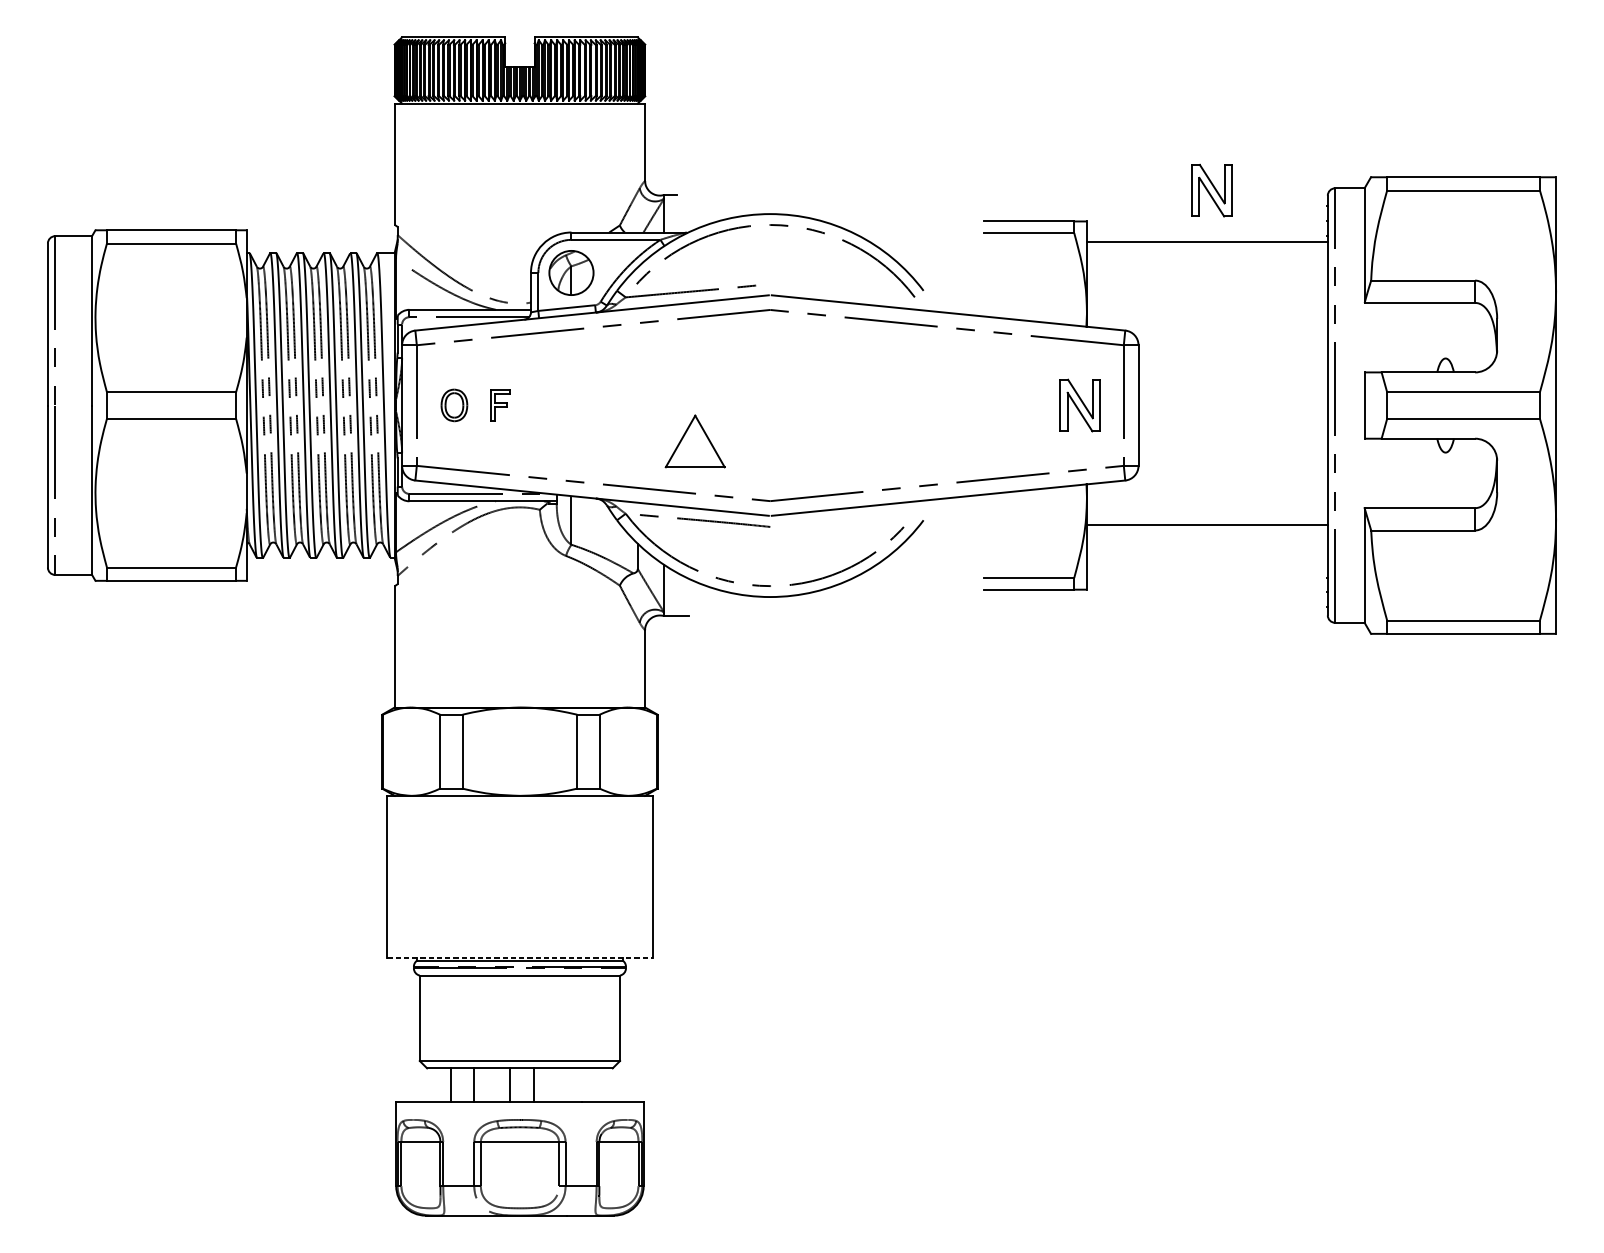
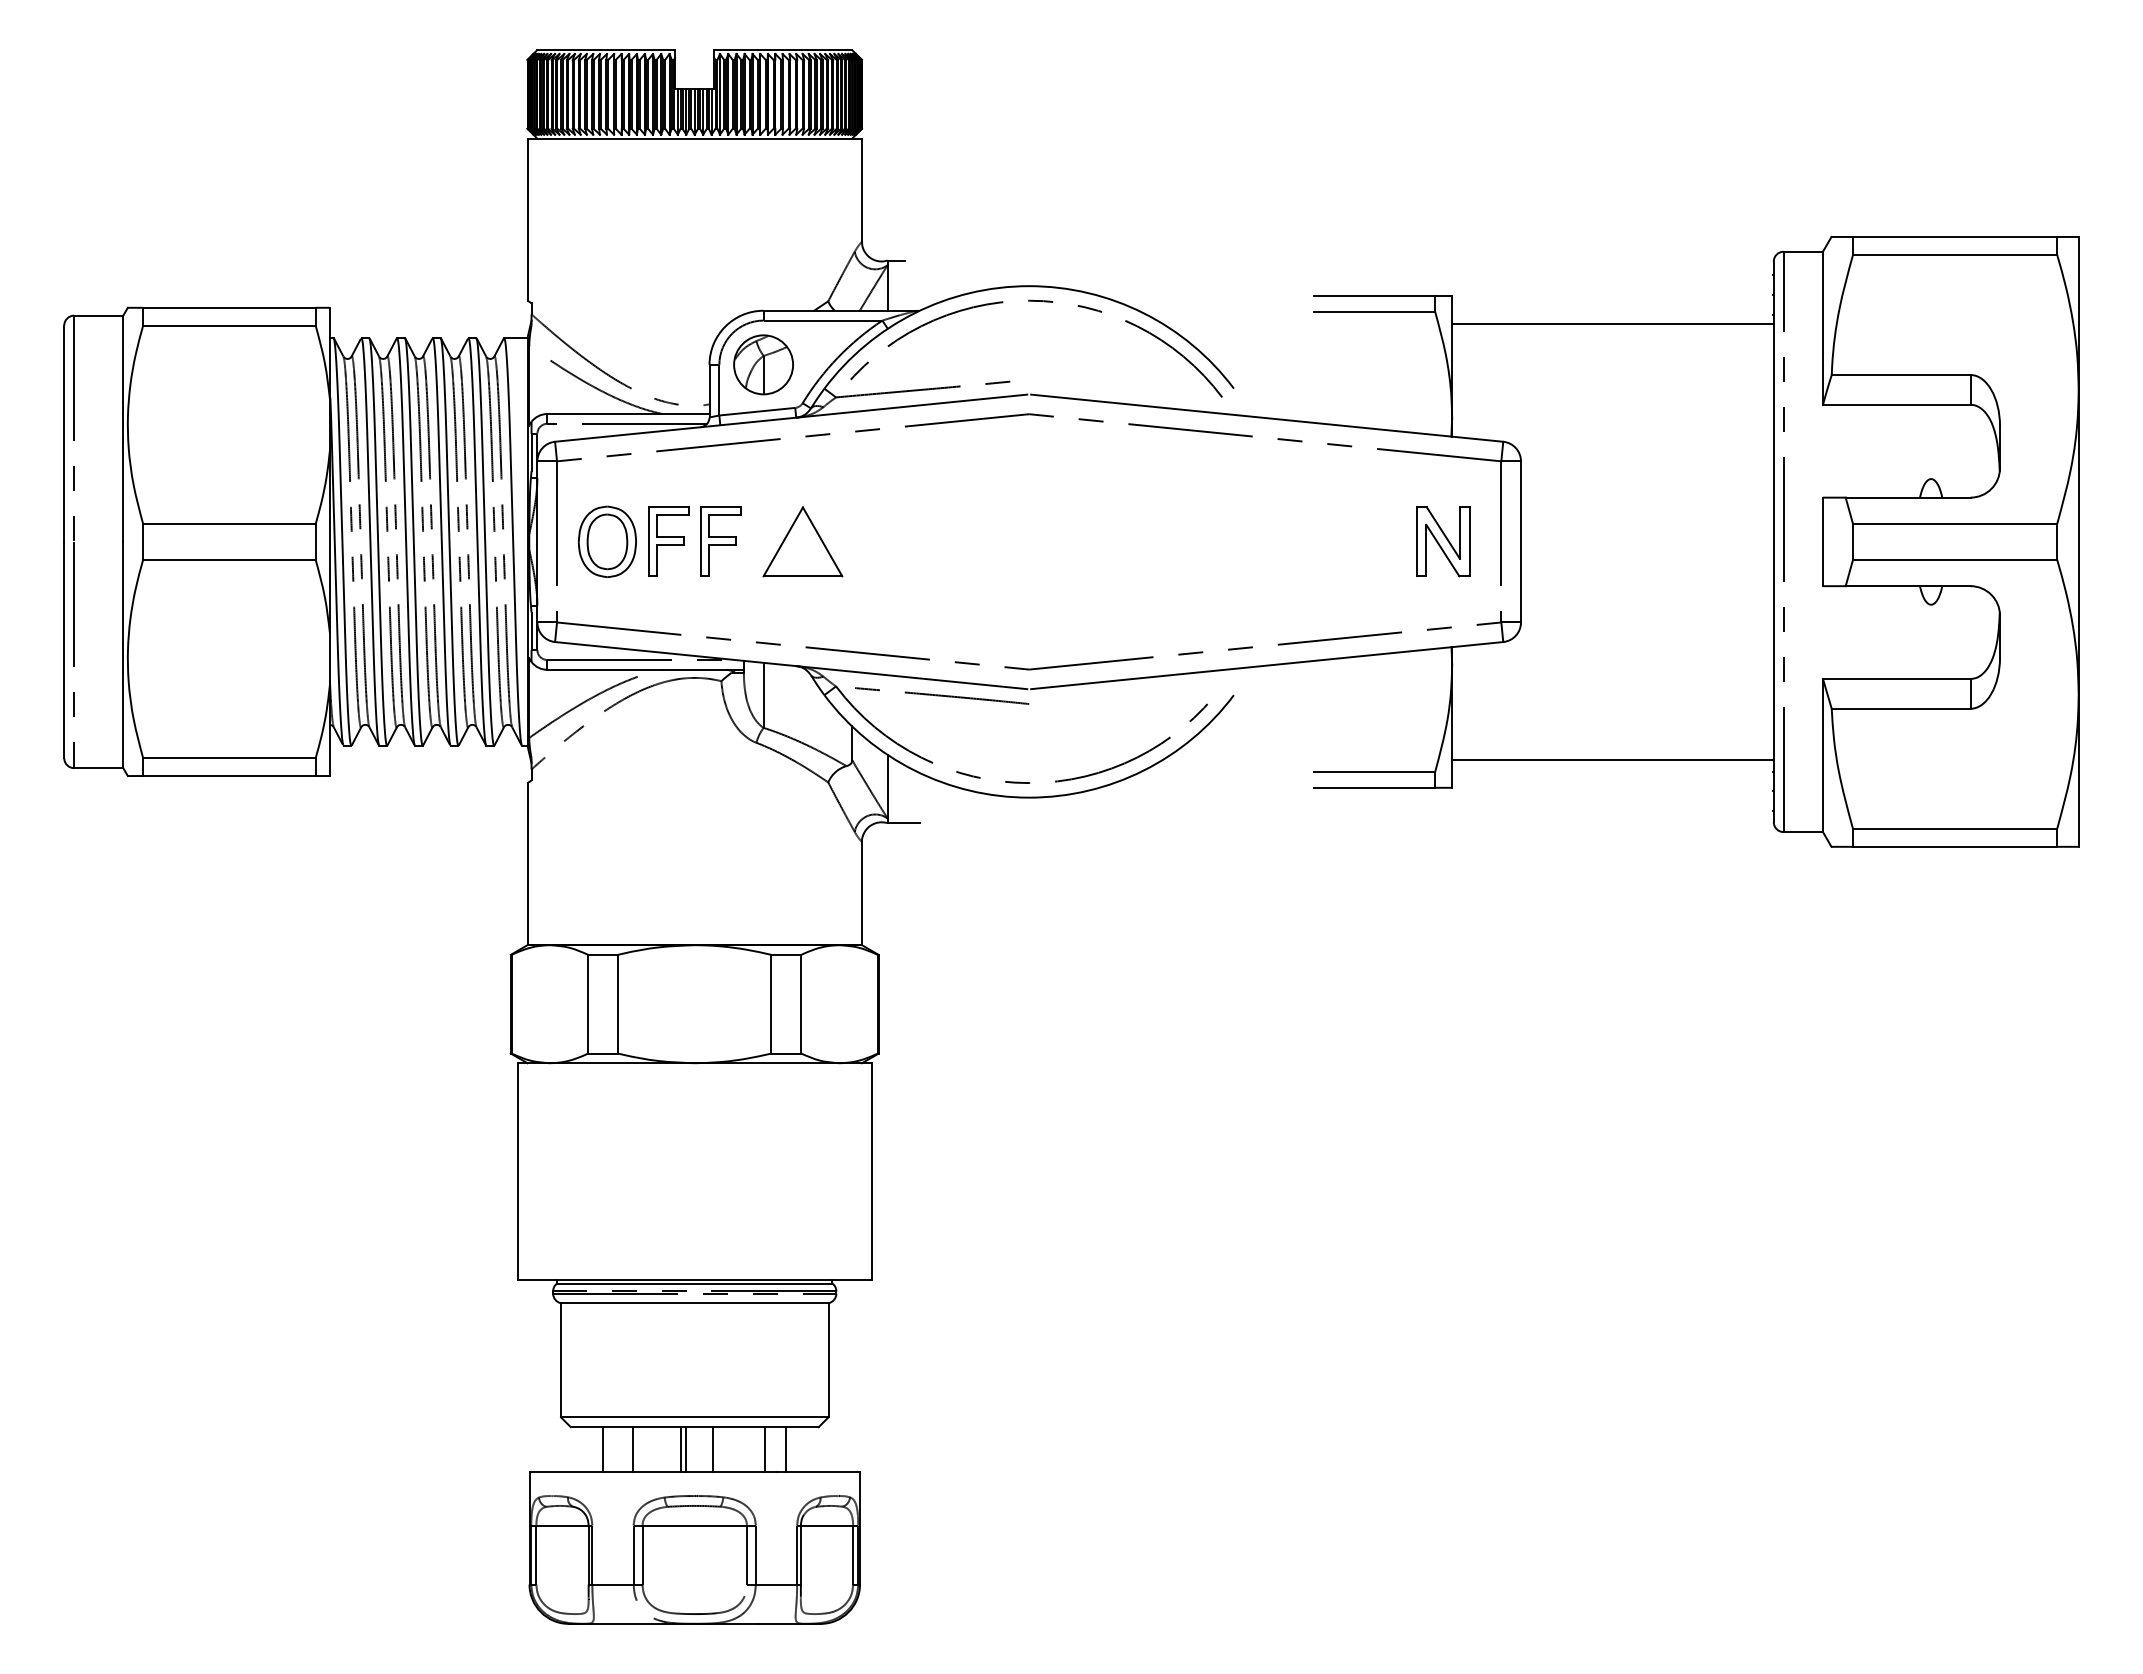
part: (1212, 190) -> (1619, 254), removed
part: (453, 405) -> (606, 541), size x1.67
part: (500, 405) -> (668, 541), size x1.67
part: (539, 405) -> (720, 541), added
part: (694, 441) -> (802, 541), moved
line: (1207, 525) -> (1612, 760), moved
line: (520, 957) -> (695, 1279), dashed -> solid
line: (513, 1085) -> (685, 1449), added
line: (572, 1085) -> (764, 1449), added
line: (588, 1085) -> (786, 1449), added

